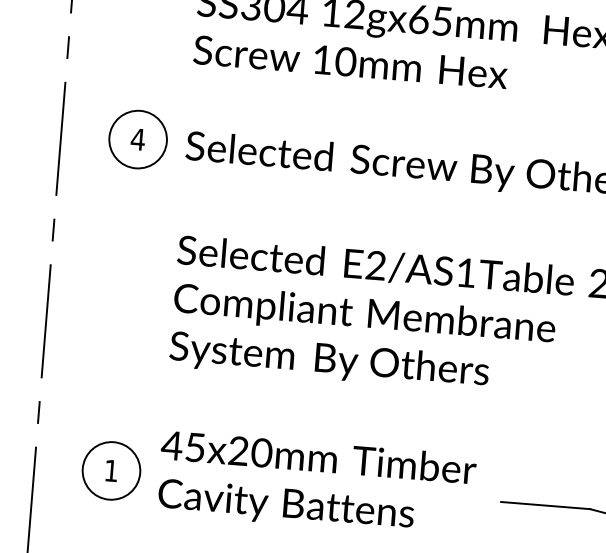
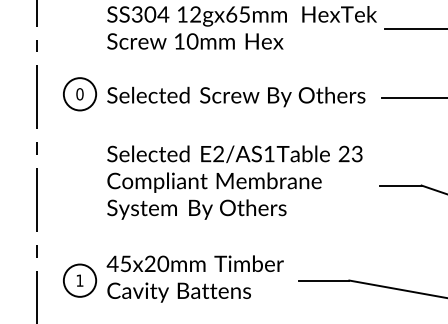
text: (137, 139) -> (79, 94), 4 -> 0

